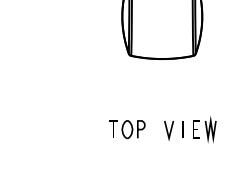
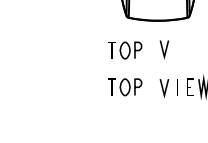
line: (170, 89) -> (165, 49), added
part: (127, 90) -> (125, 50), added

